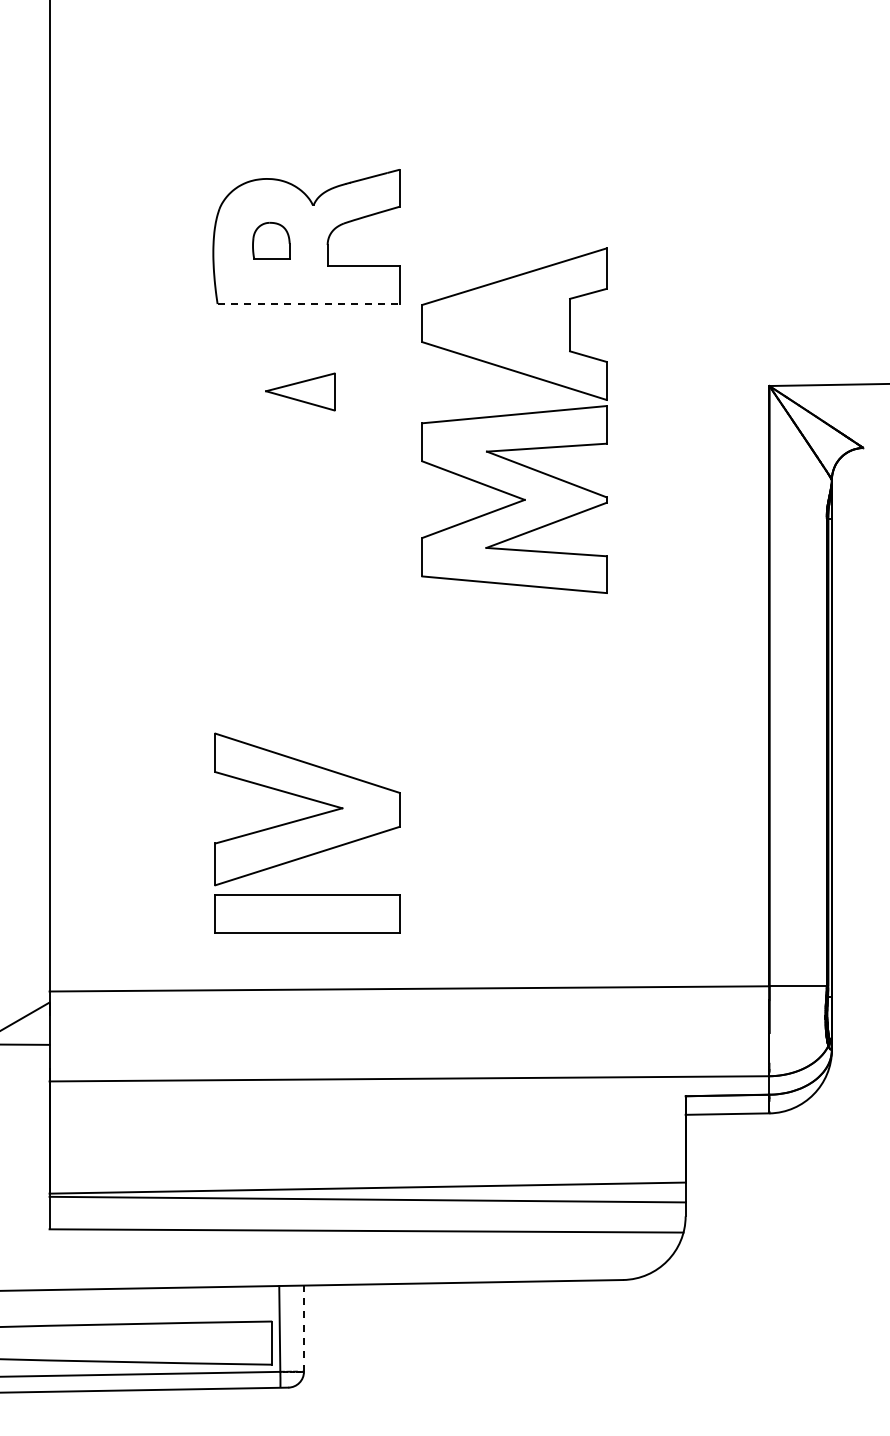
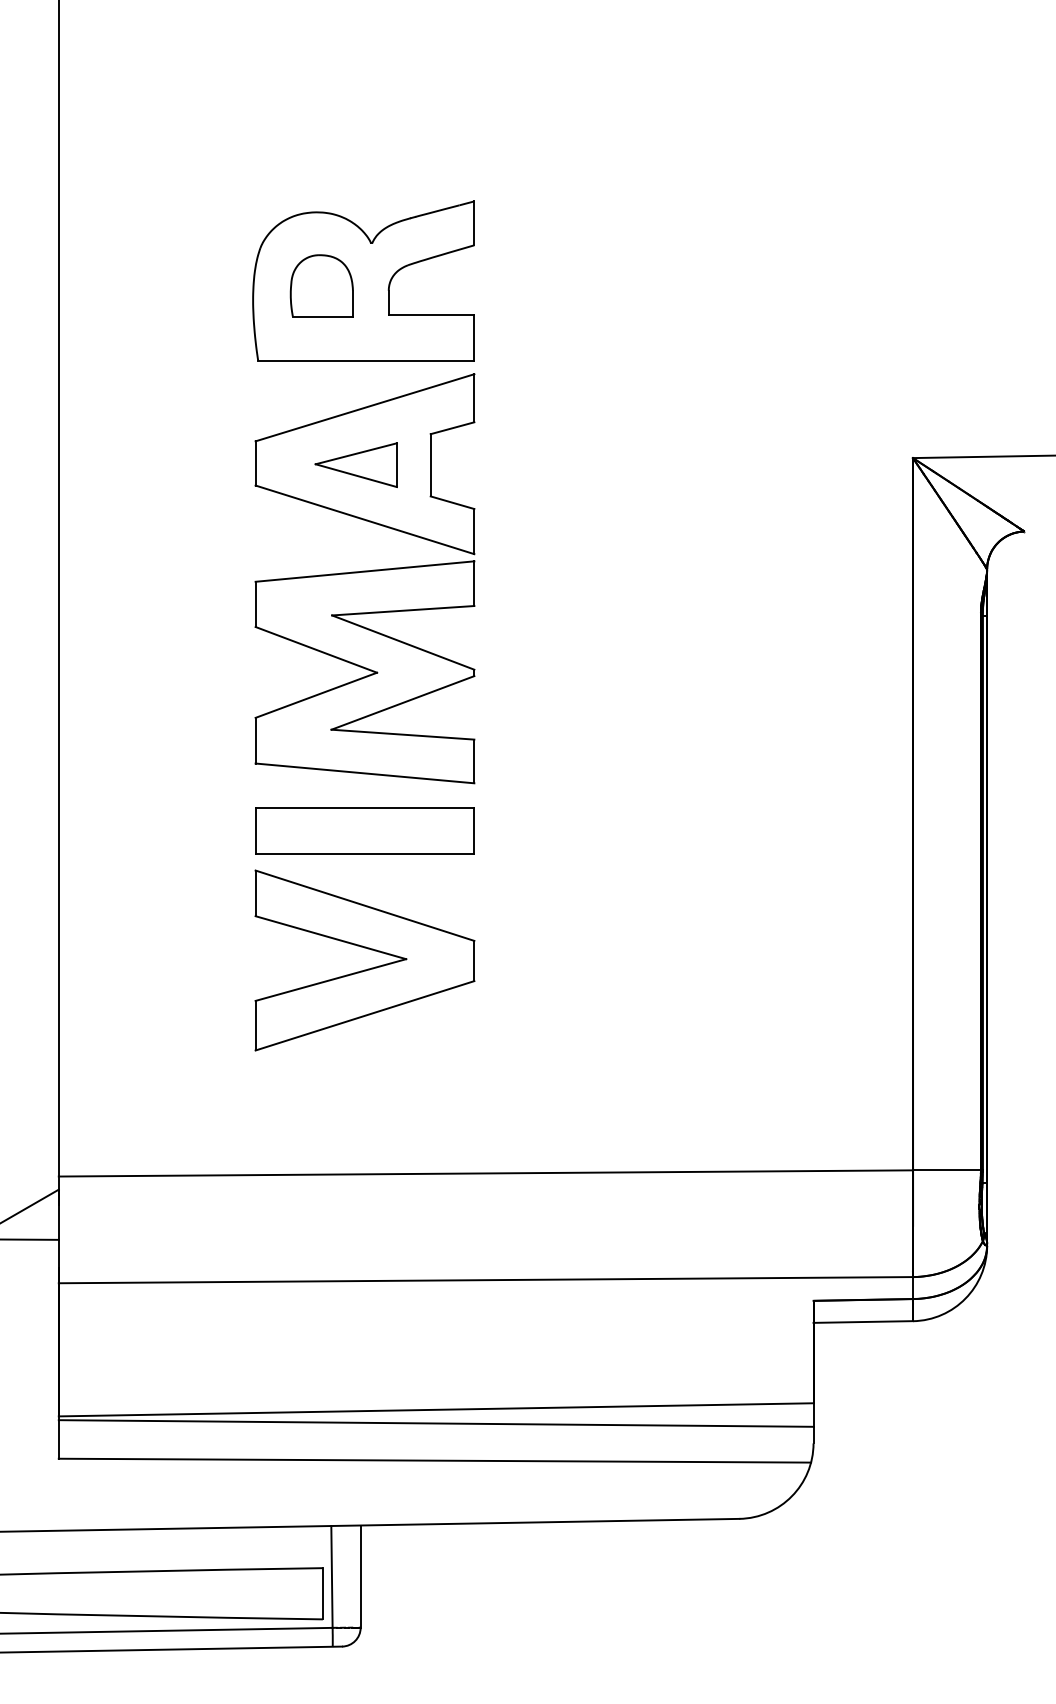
part: (271, 240) -> (322, 285), size x1.43
line: (309, 304) -> (367, 361), dashed -> solid
part: (514, 420) -> (364, 578), moved
part: (307, 913) -> (364, 830), moved
line: (304, 1328) -> (361, 1576), dashed -> solid

